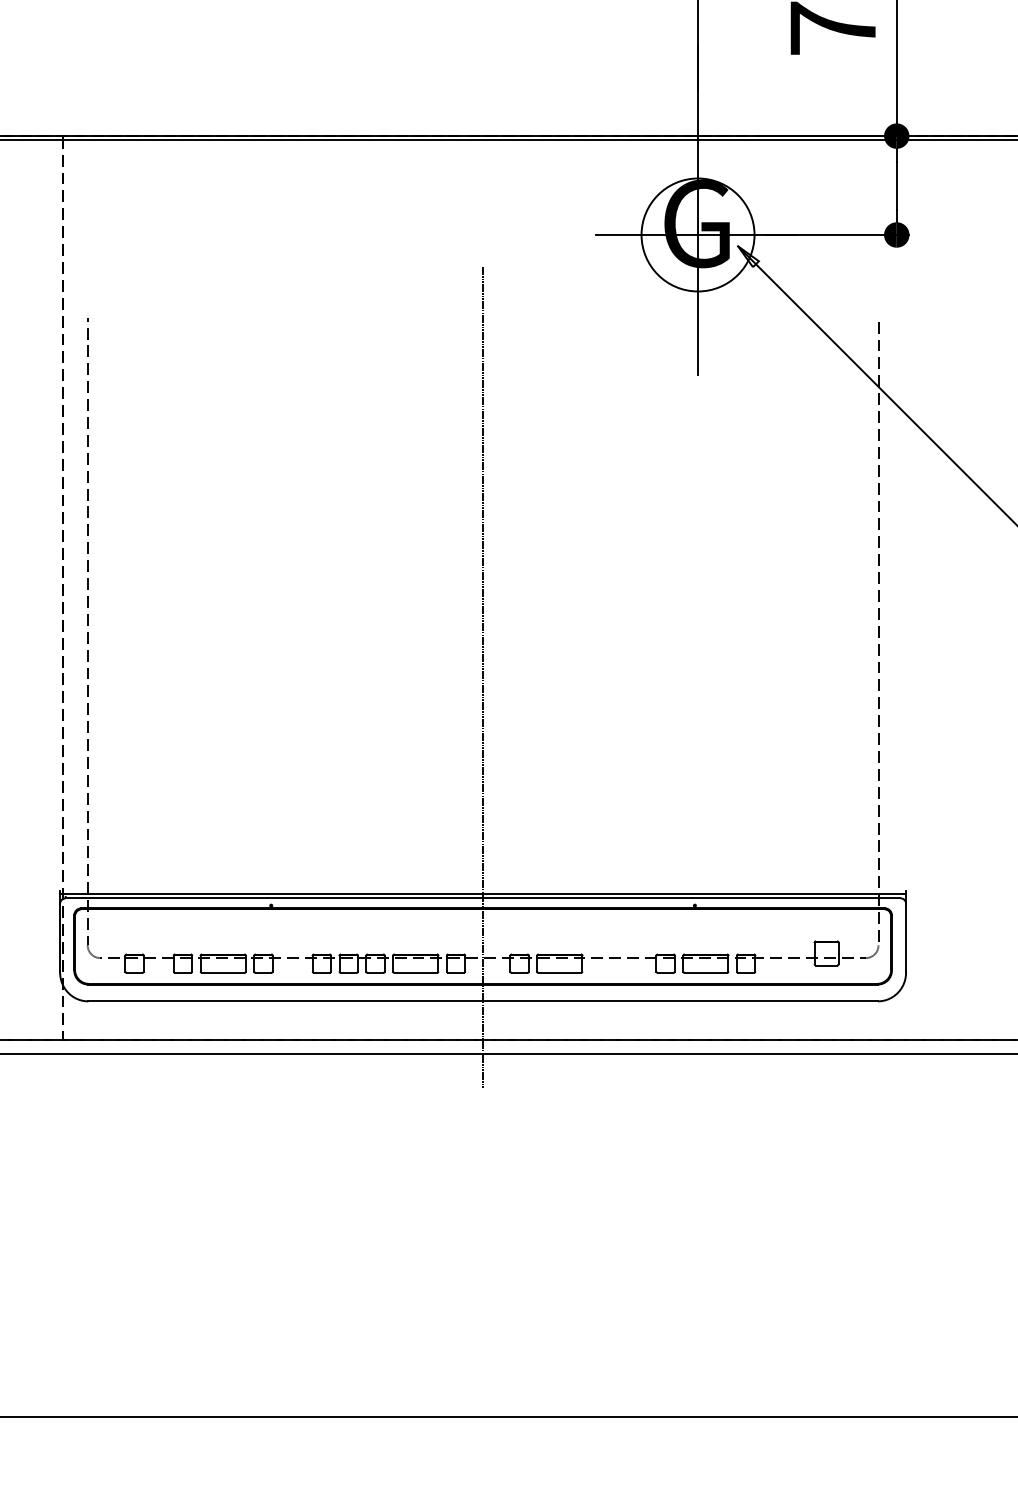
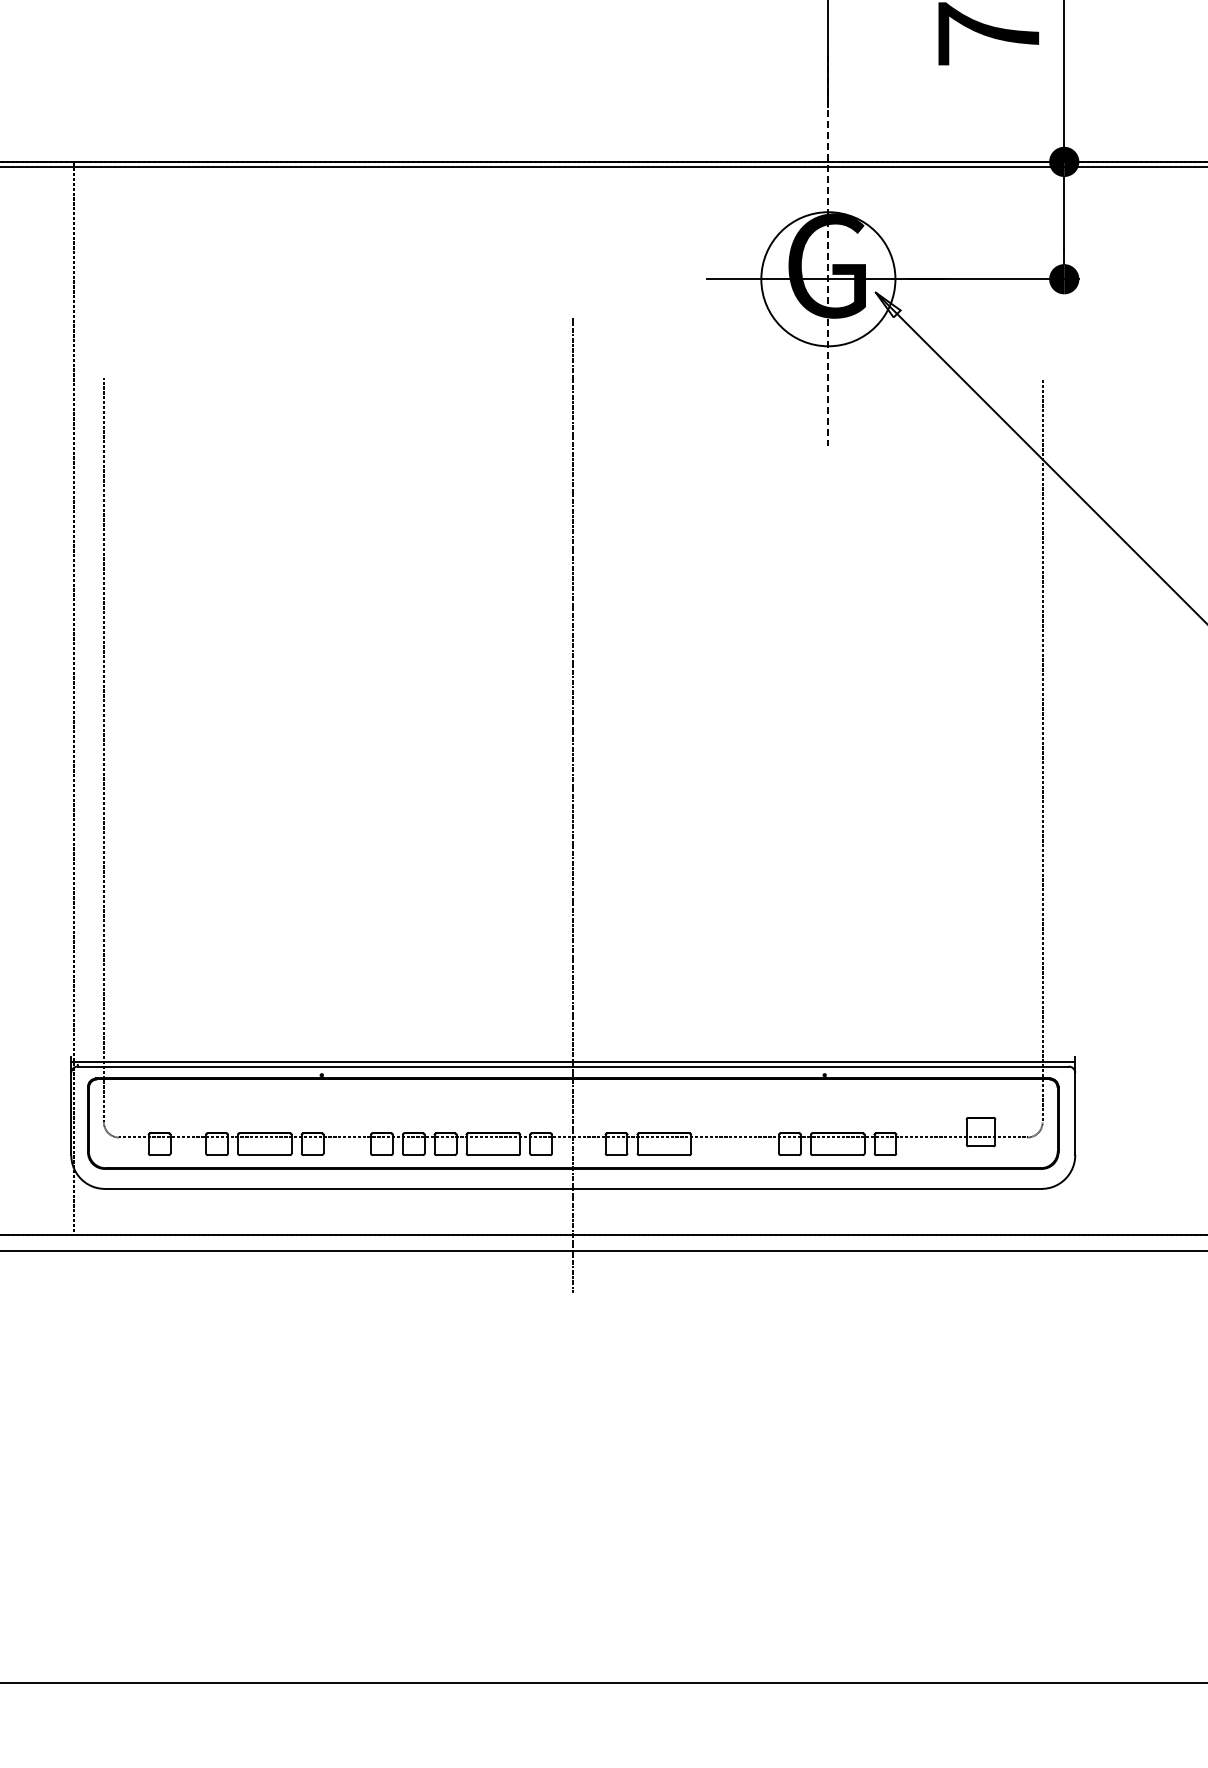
line: (698, 211) -> (828, 251), solid -> dashed

